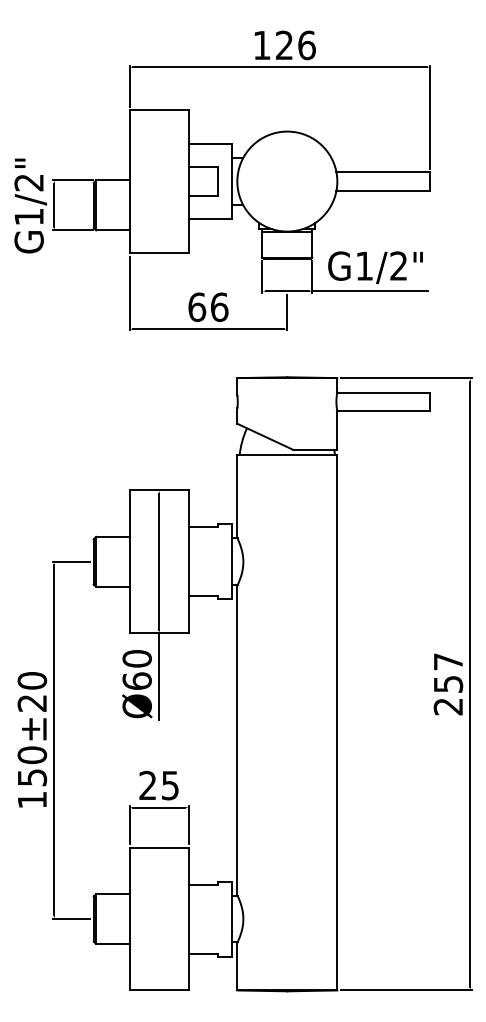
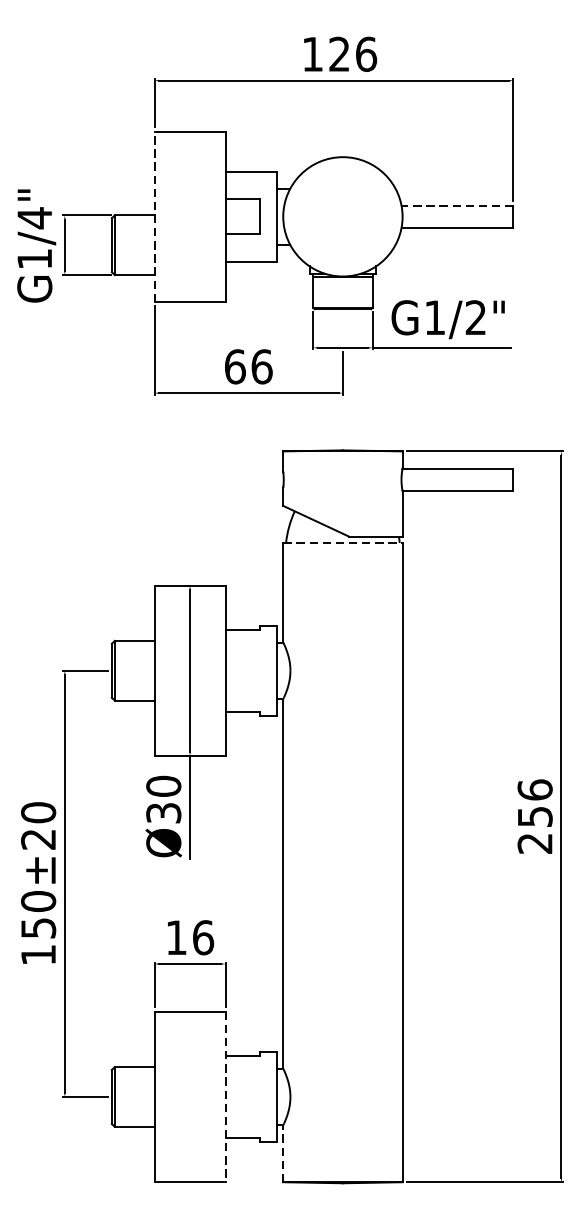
line: (383, 172) -> (457, 206), solid -> dashed
line: (129, 181) -> (154, 216), solid -> dashed
text: (28, 182) -> (33, 217), G1/2" -> G1/4"
line: (287, 454) -> (343, 542), solid -> dashed
text: (448, 661) -> (535, 789), 257 -> 256
text: (136, 680) -> (162, 812), Ø60 -> Ø30
text: (159, 785) -> (190, 937), 25 -> 16
line: (189, 919) -> (226, 1097), solid -> dashed
line: (237, 966) -> (283, 1153), solid -> dashed

